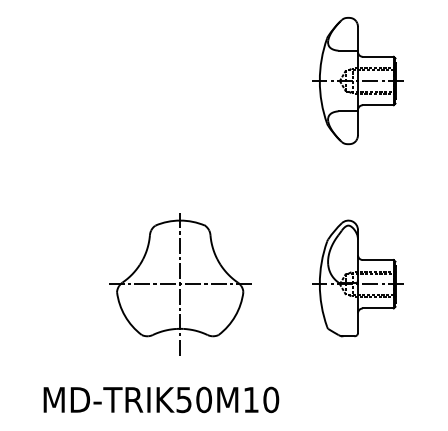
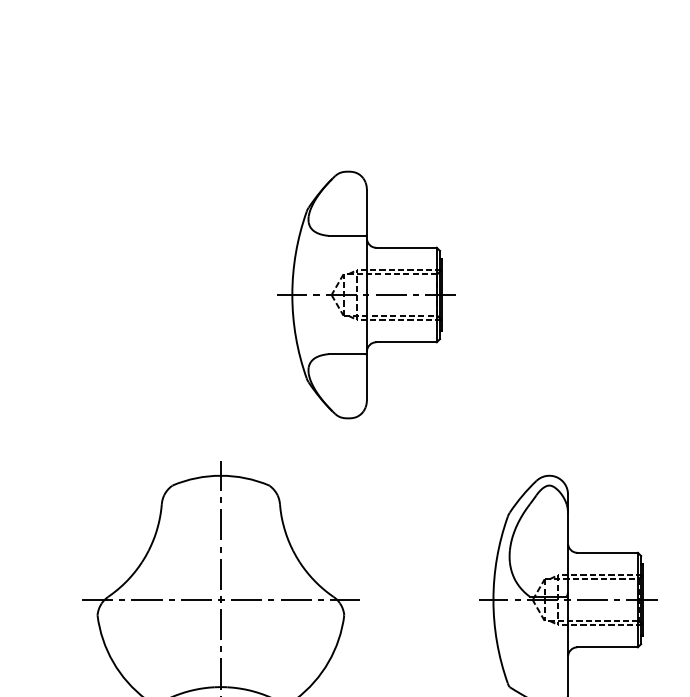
part: (357, 81) -> (365, 295), moved

